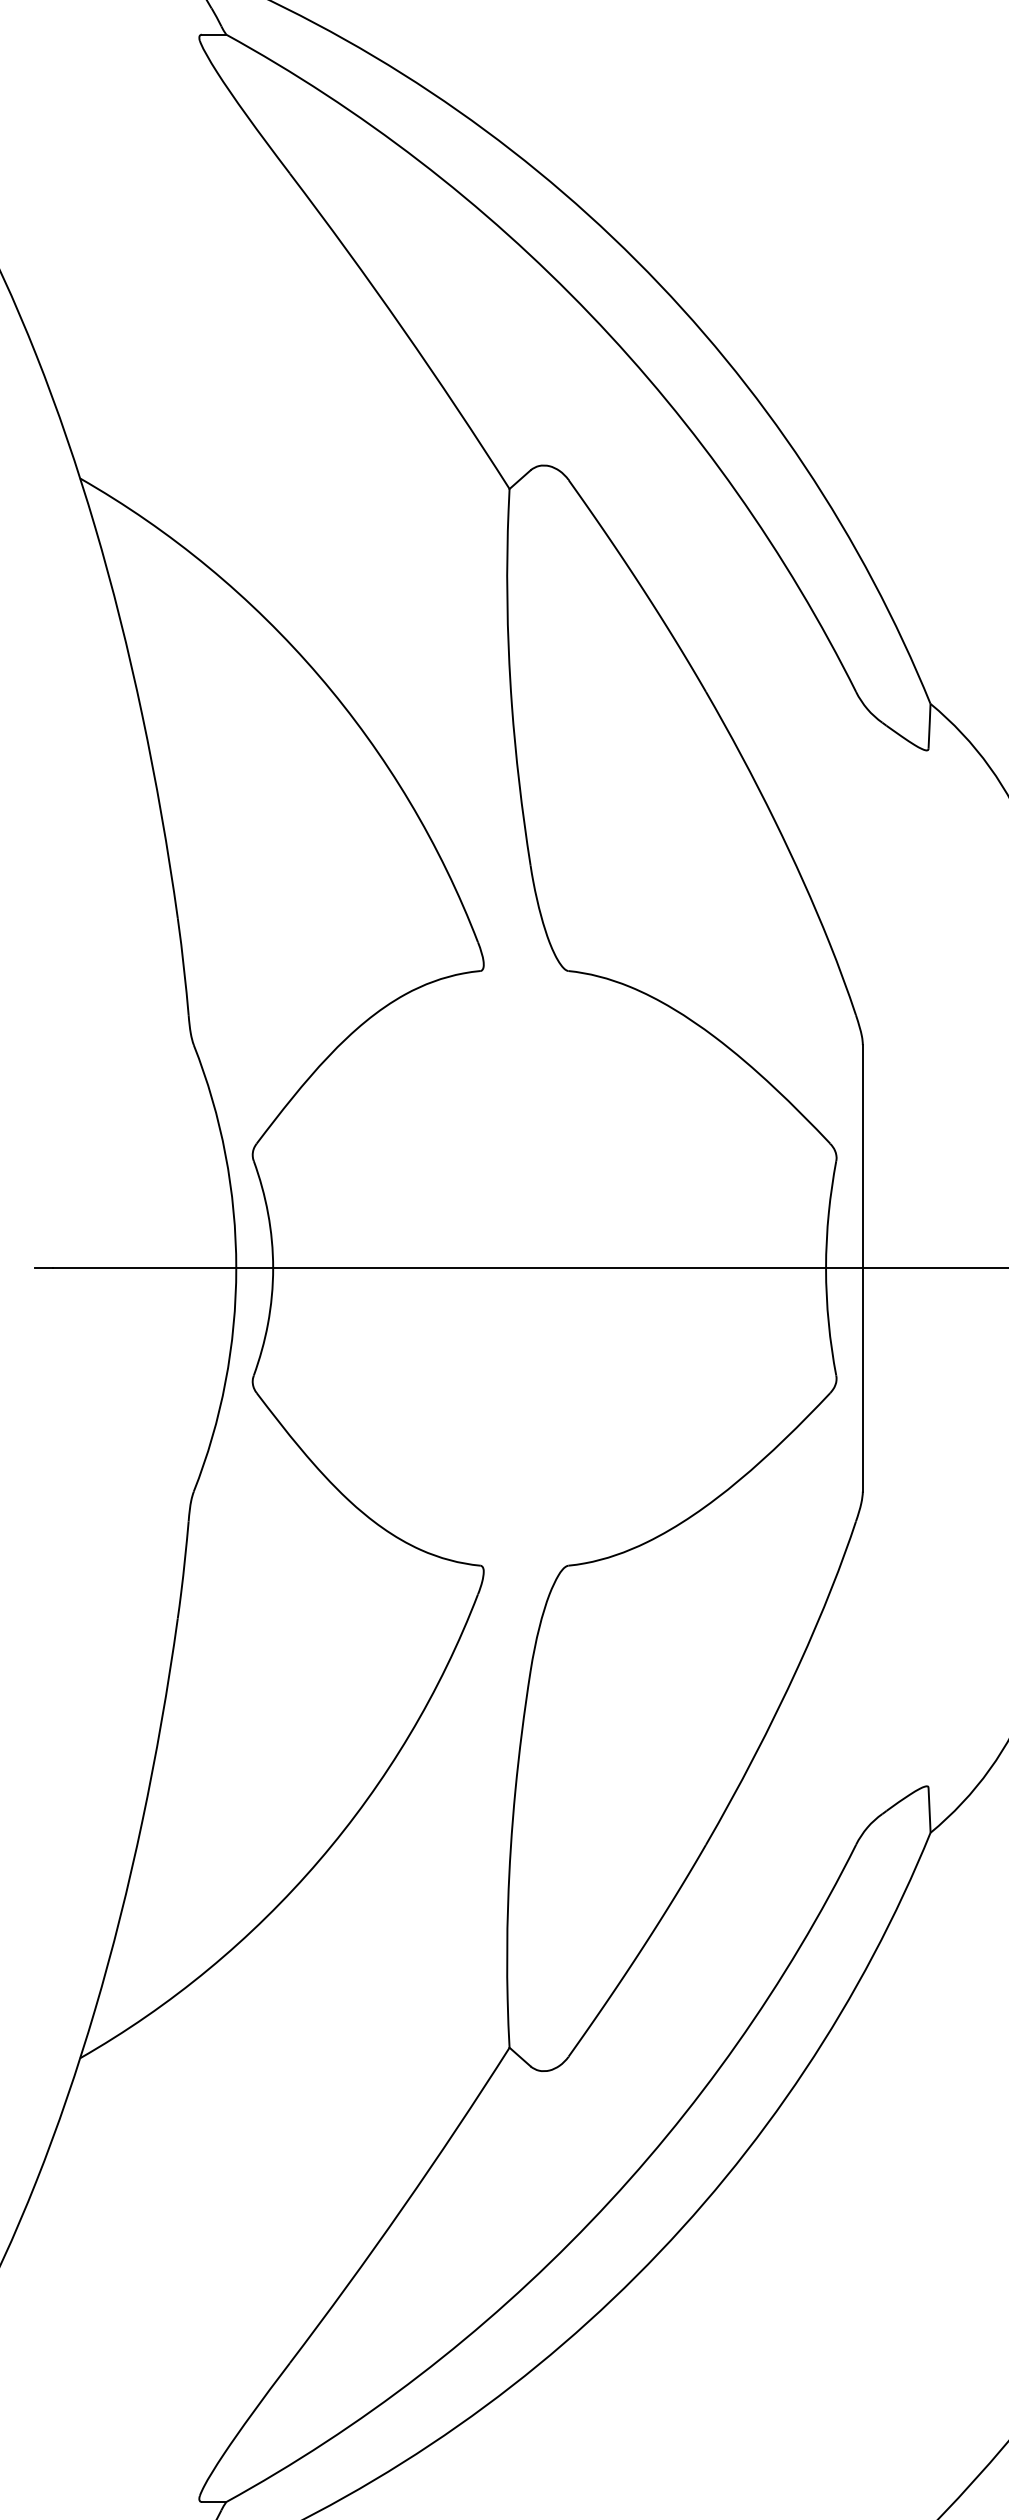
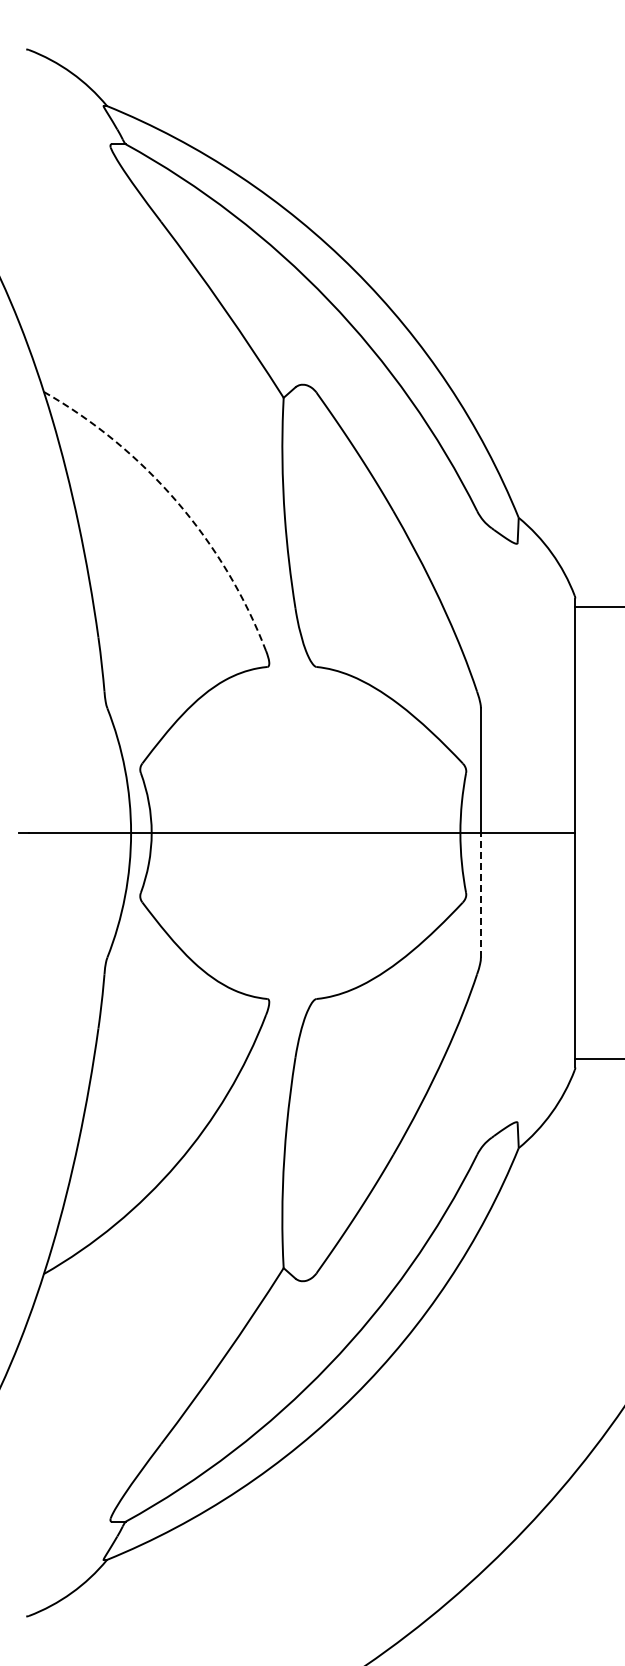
arc: (319, 676) -> (177, 502), solid -> dashed
line: (862, 1378) -> (480, 894), solid -> dashed

